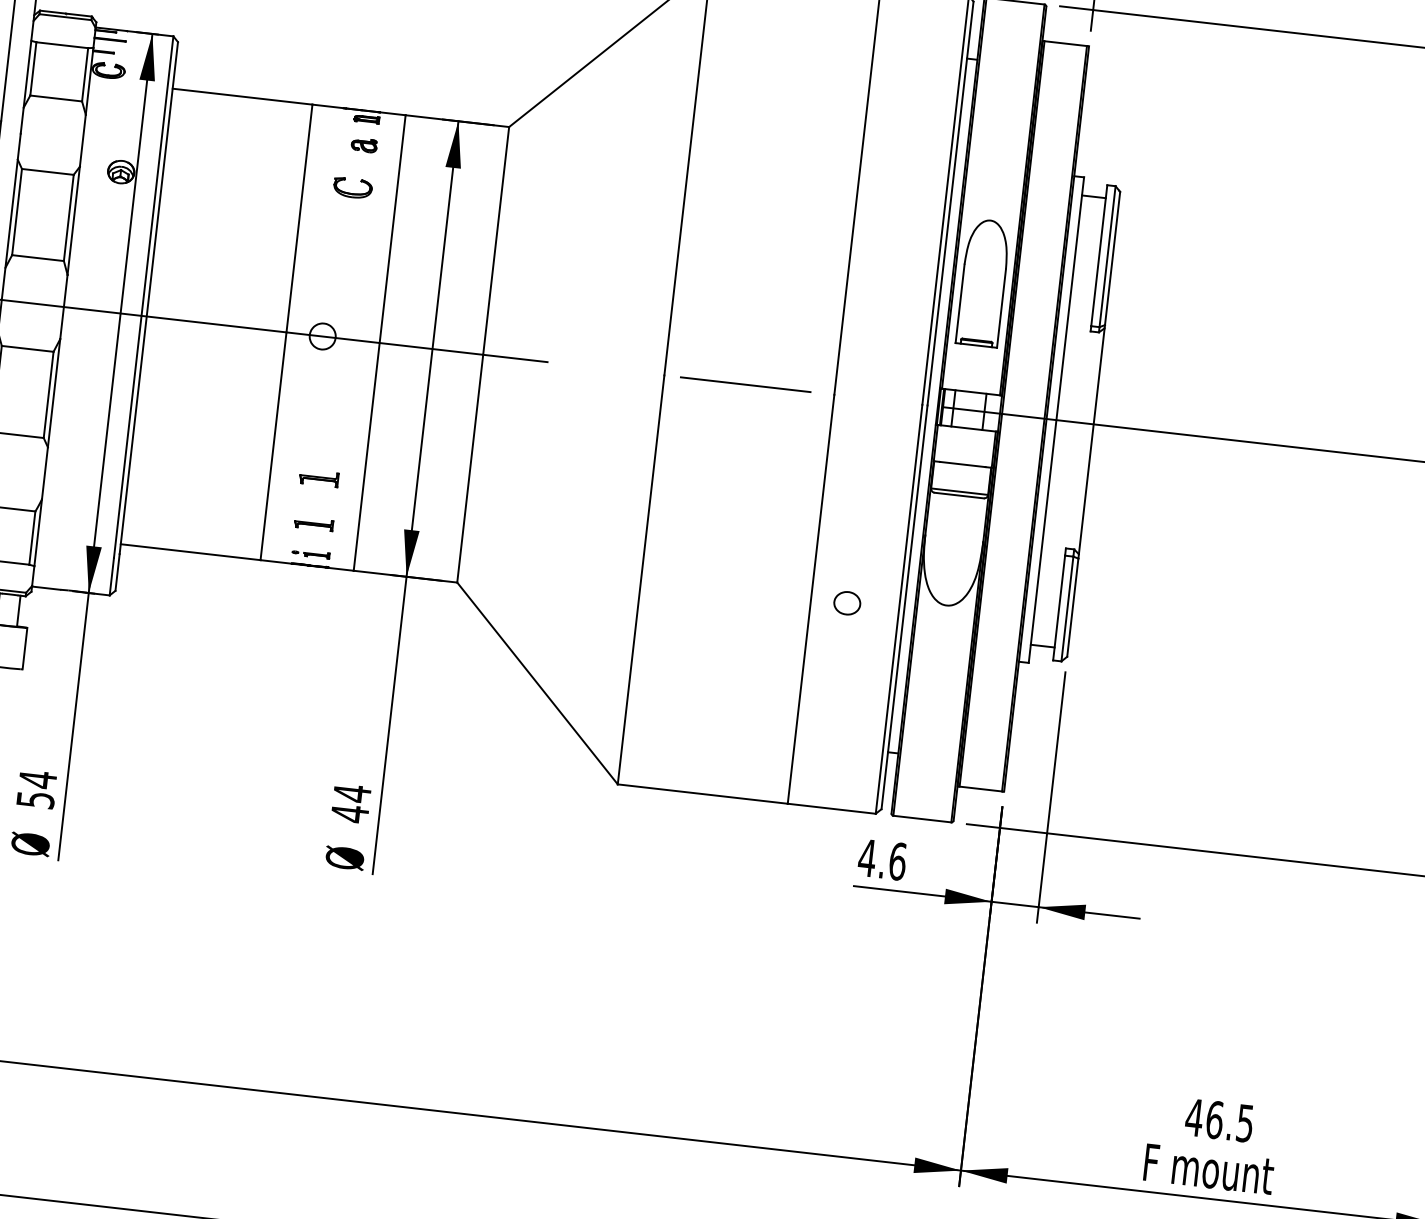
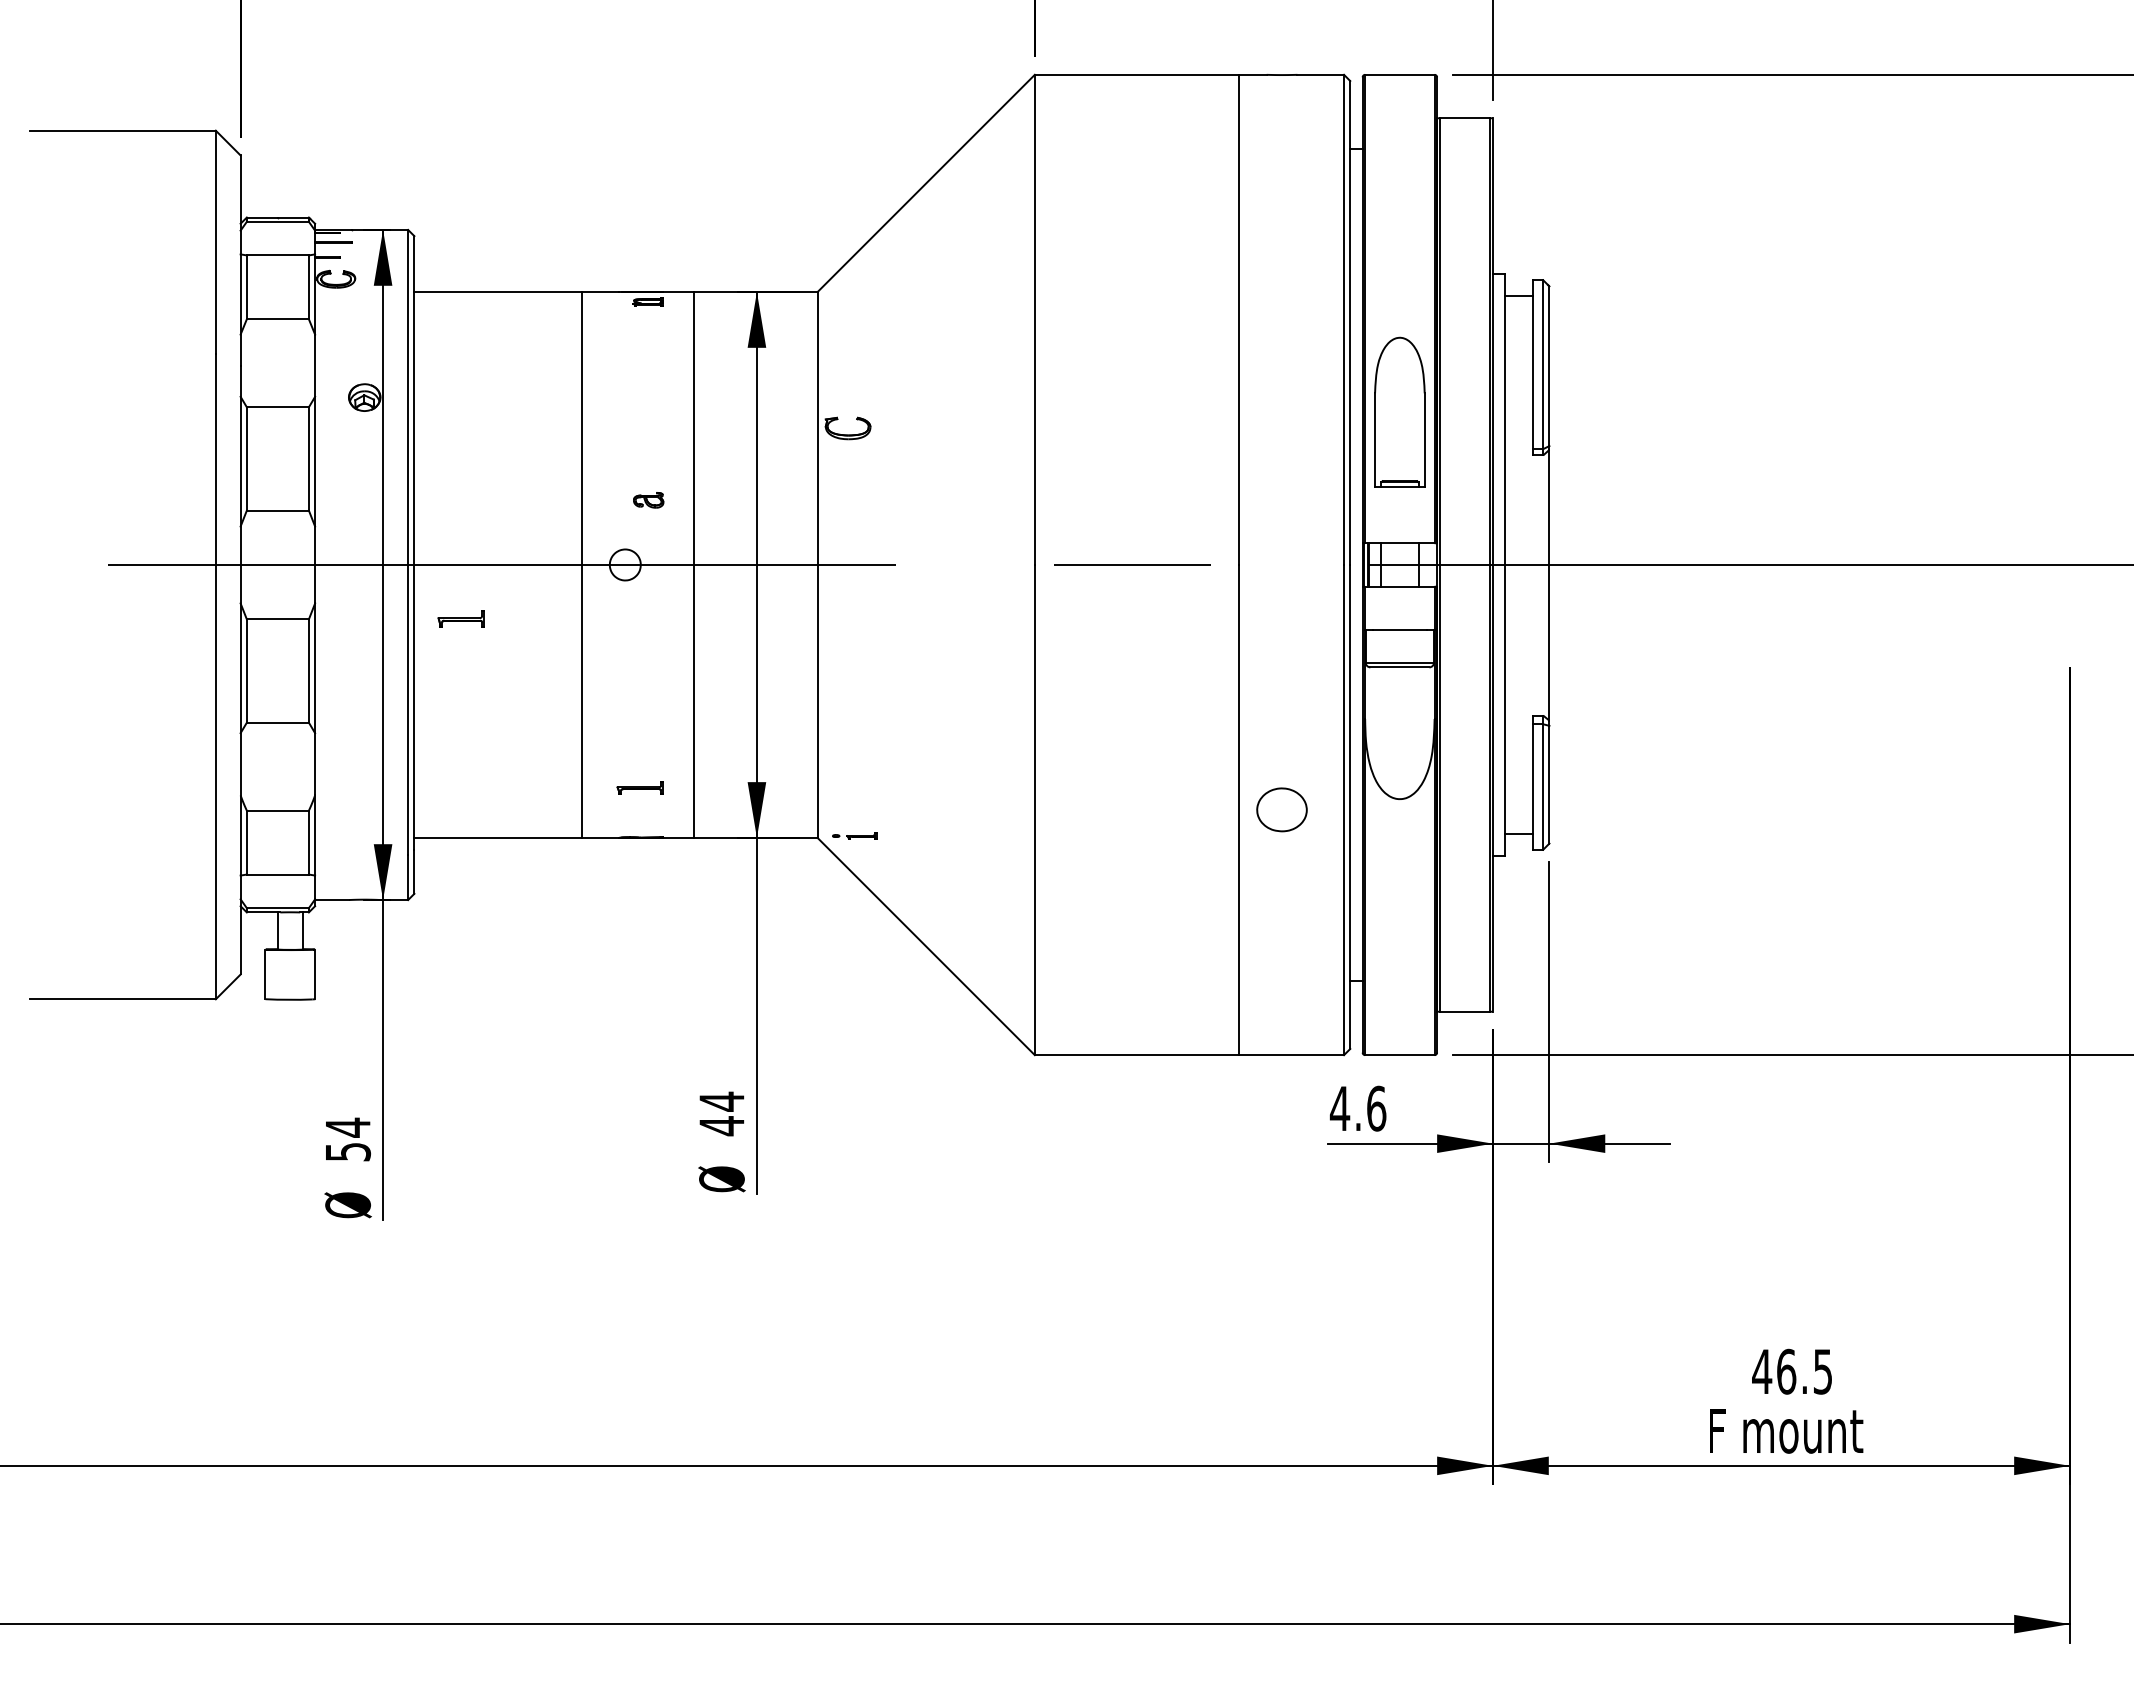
part: (364, 145) -> (648, 500), moved
part: (352, 188) -> (847, 428), moved
part: (318, 477) -> (460, 618), moved
part: (310, 553) -> (854, 835), moved
part: (846, 602) -> (1281, 809), size x1.6

